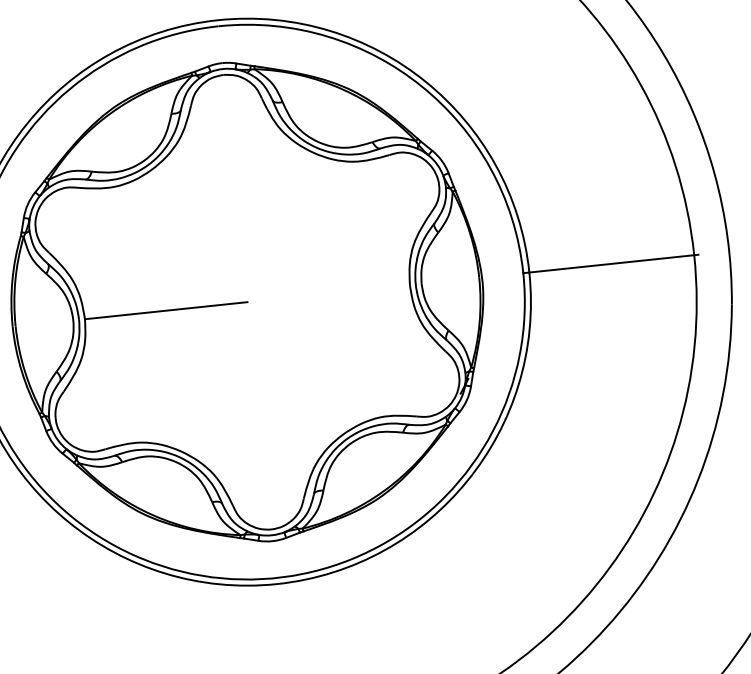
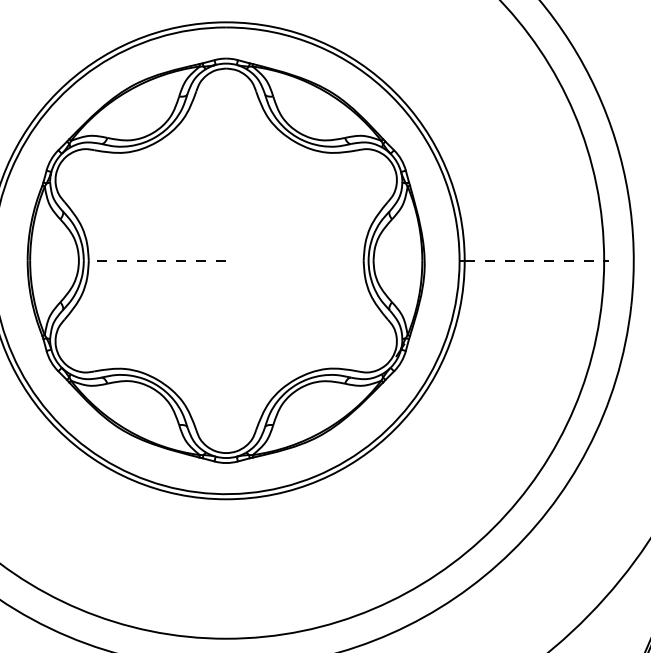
line: (611, 263) -> (534, 260), solid -> dashed
line: (166, 310) -> (157, 260), solid -> dashed

